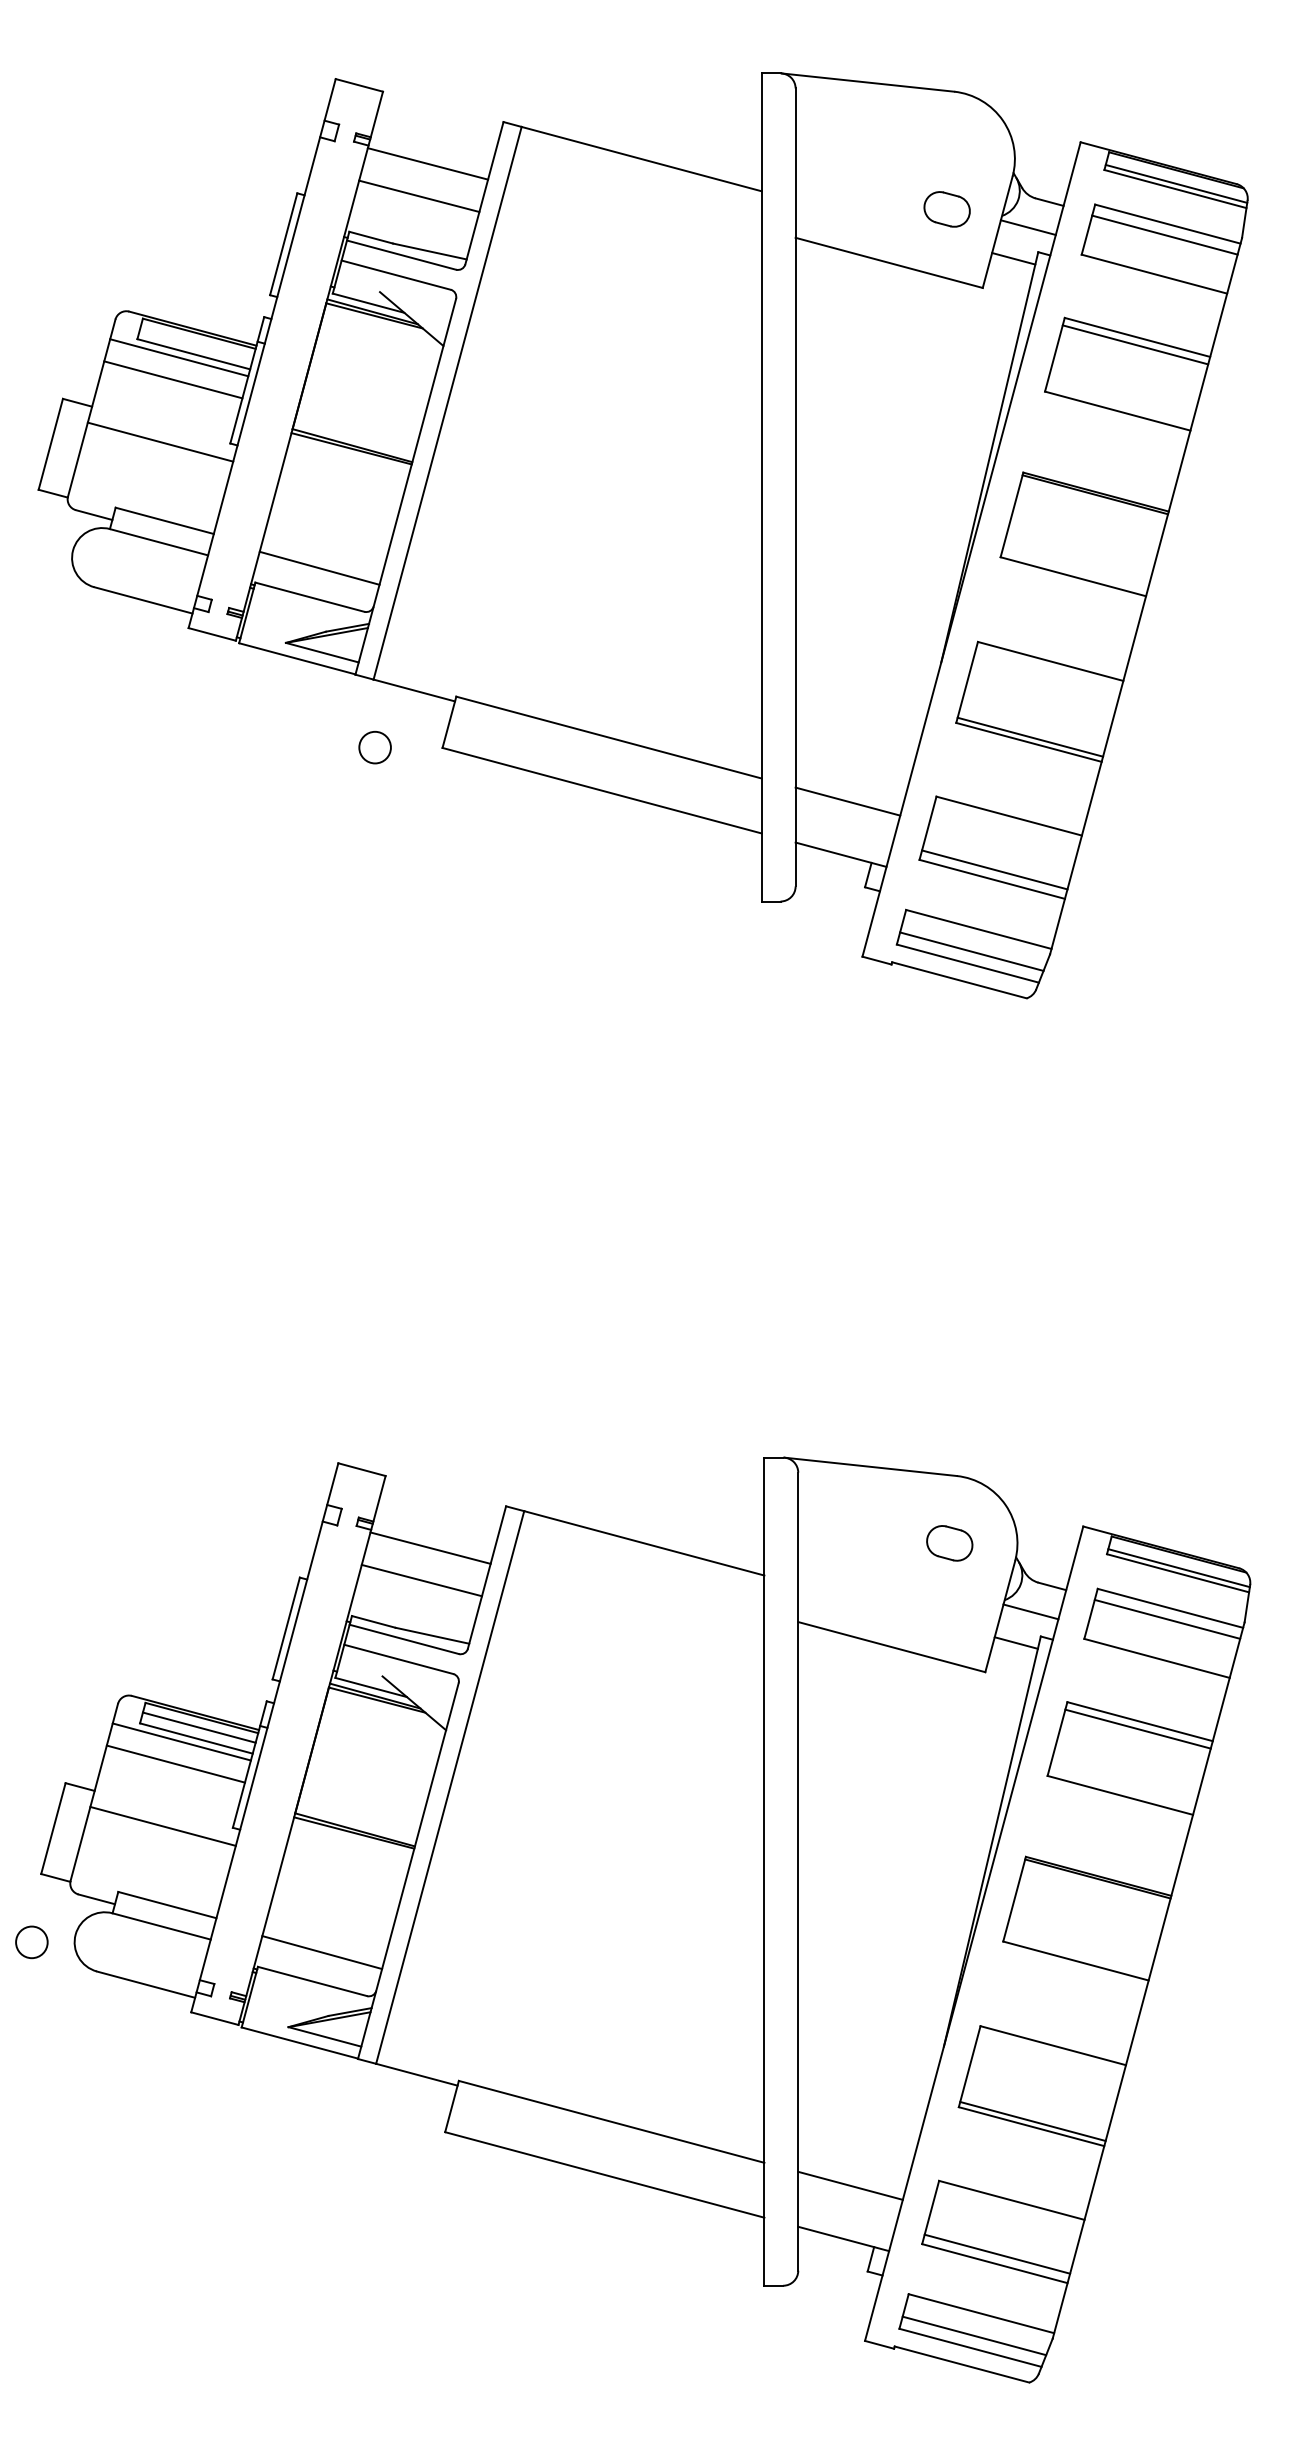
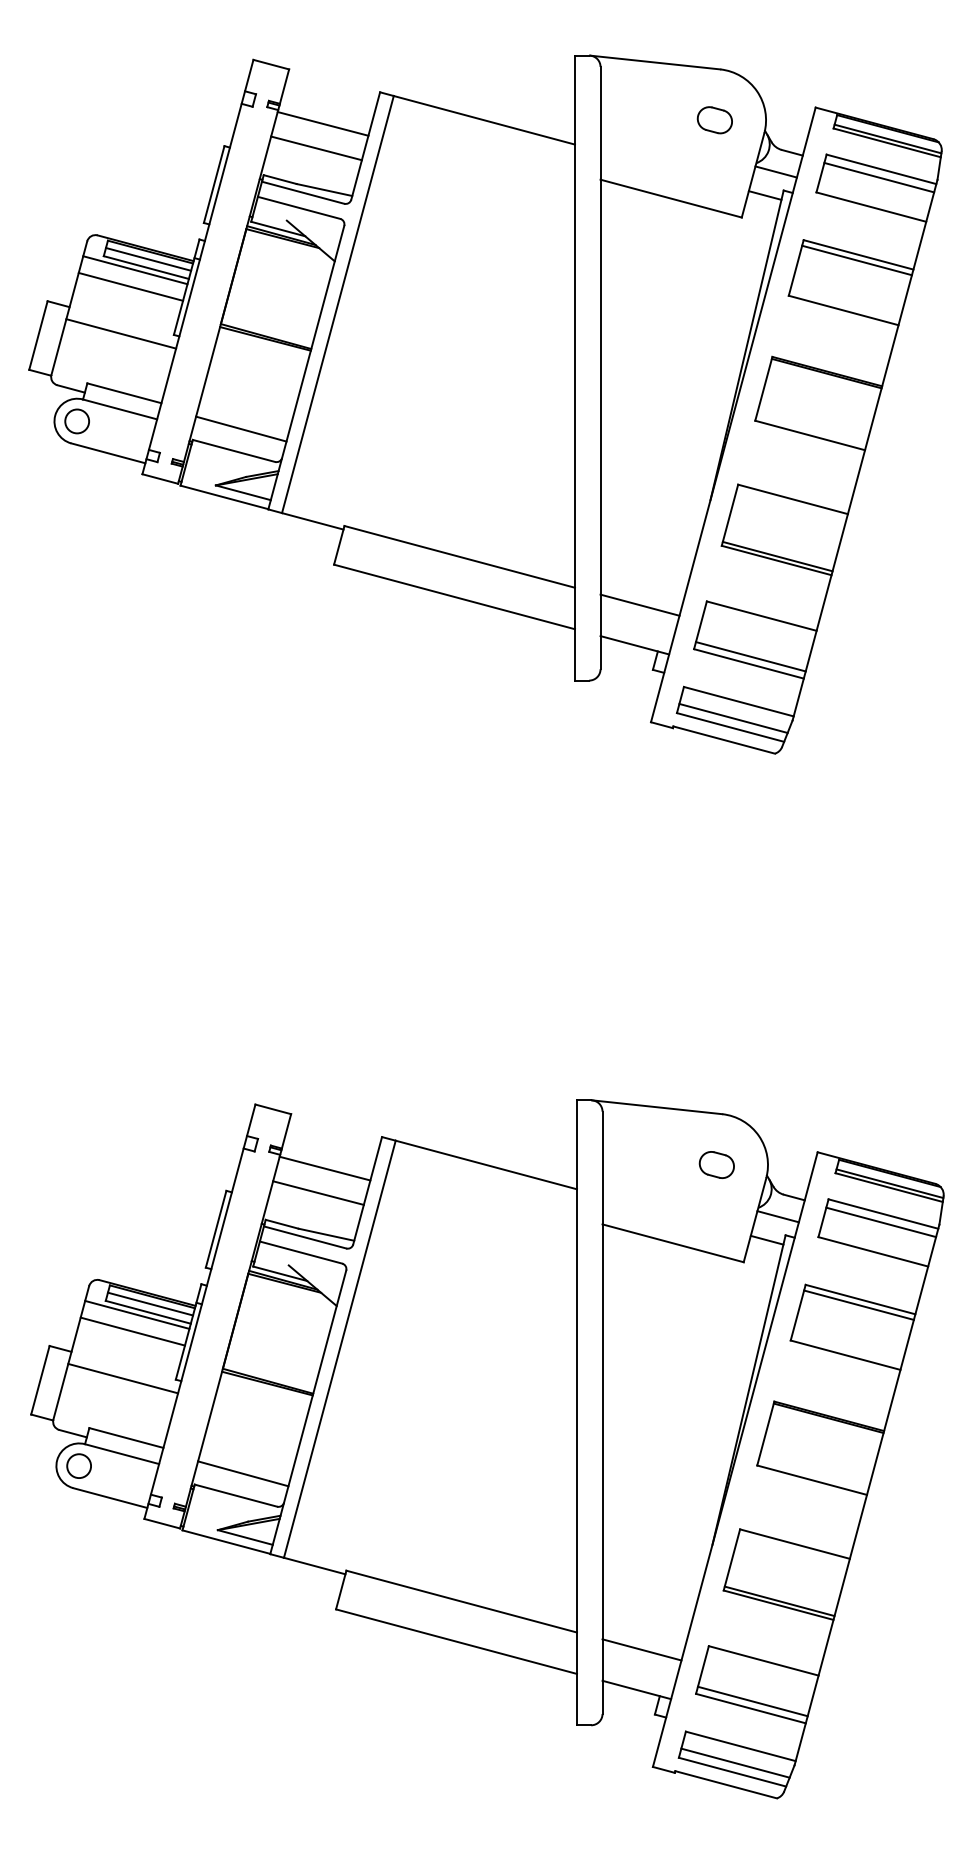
part: (946, 209) -> (714, 120), moved
line: (196, 343) -> (148, 259), added
circle: (374, 747) -> (76, 421), moved
circle: (31, 1941) -> (78, 1465), moved

